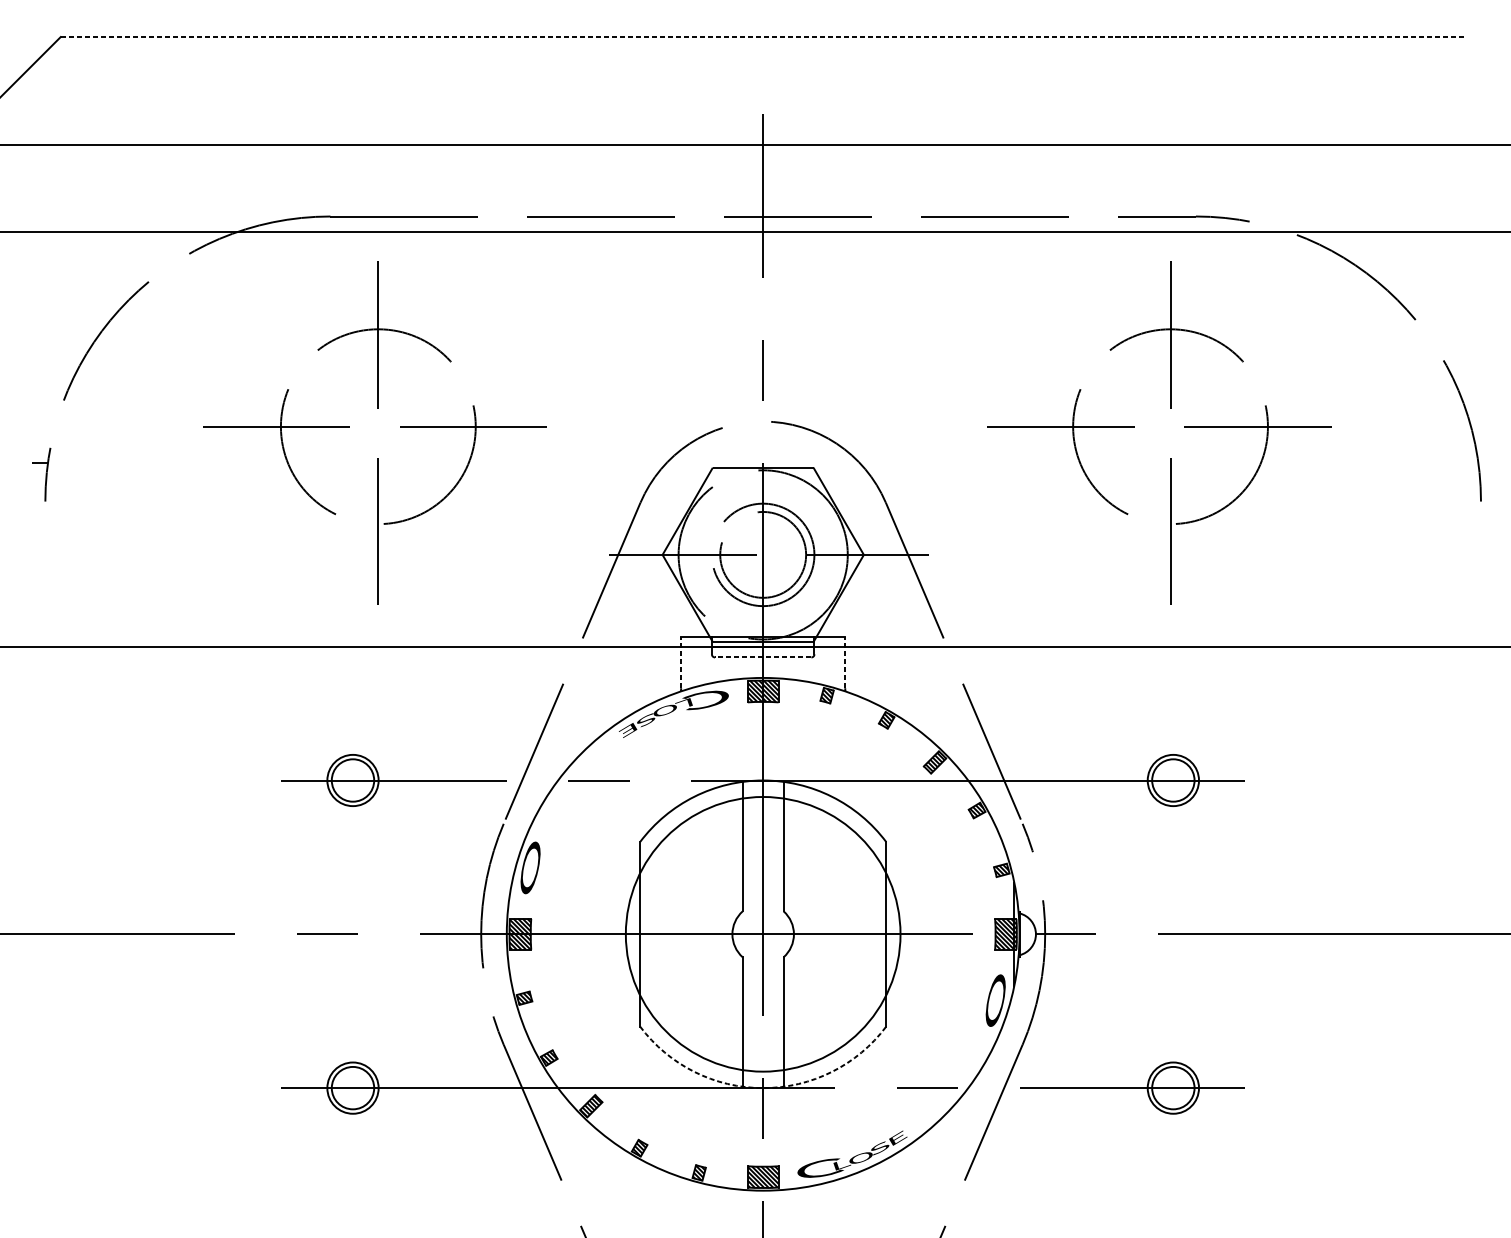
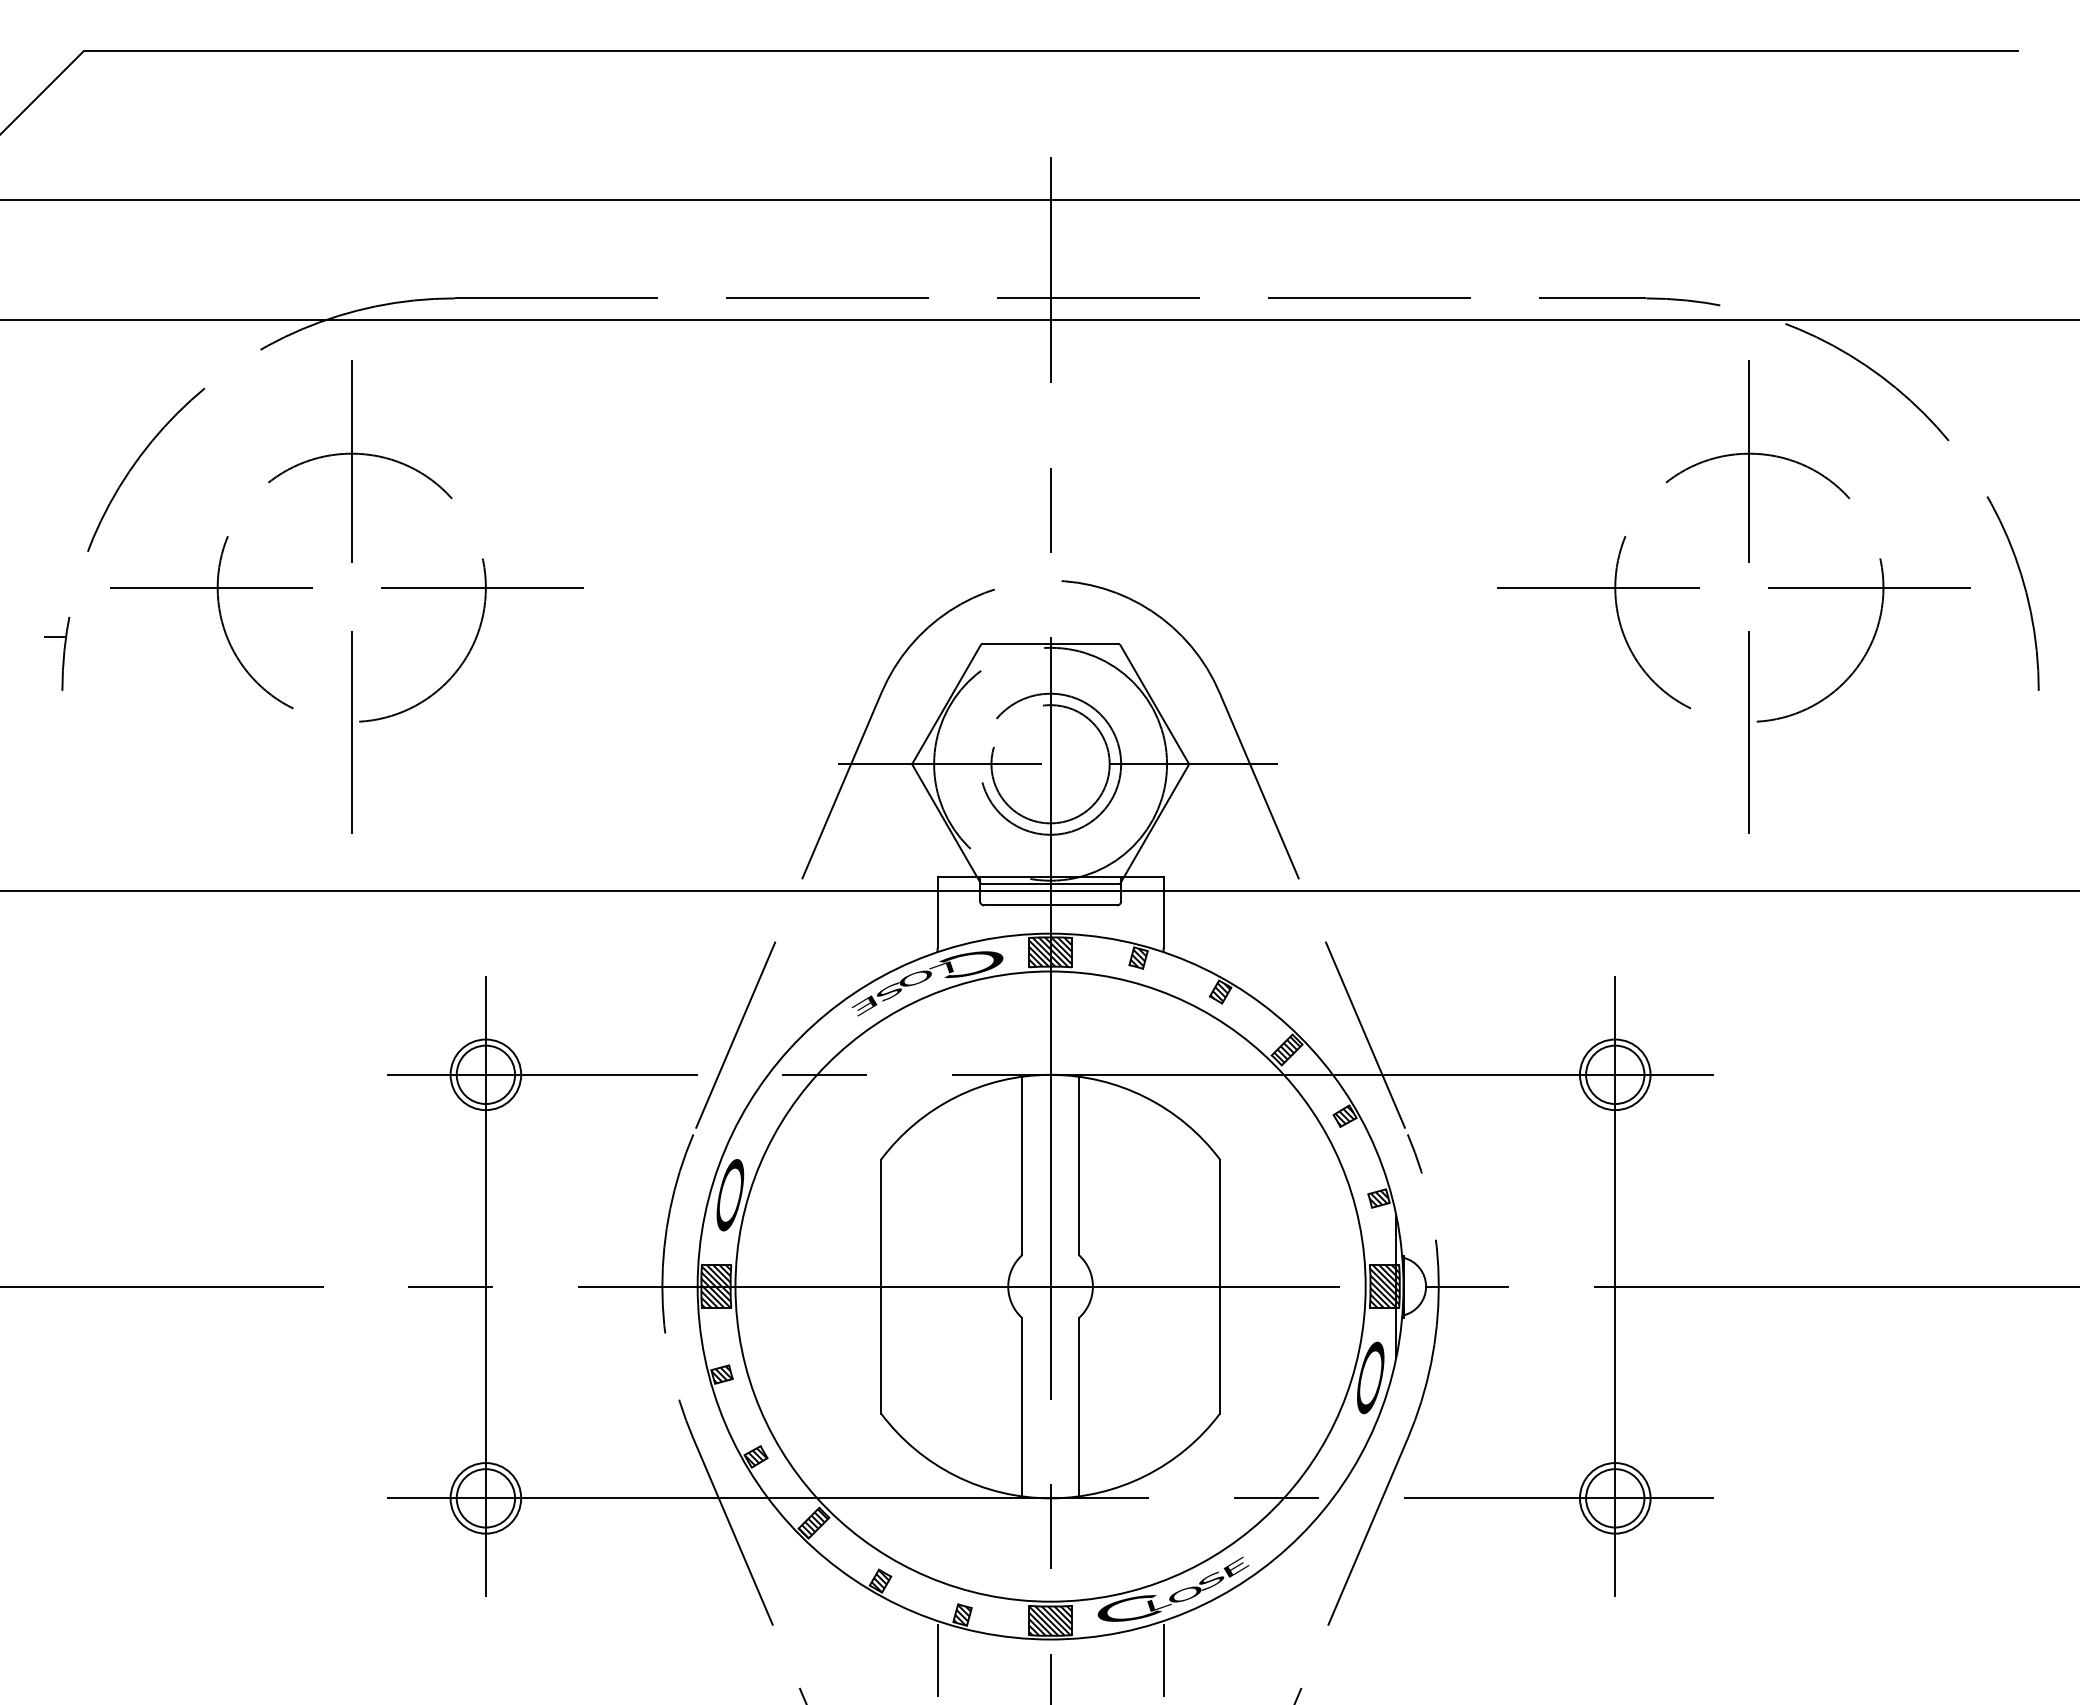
line: (763, 37) -> (1051, 51), dashed -> solid
part: (378, 408) -> (351, 562), moved
part: (1134, 427) -> (1699, 588), moved
line: (763, 657) -> (1050, 905), dashed -> solid
line: (681, 662) -> (937, 912), dashed -> solid
line: (845, 662) -> (1163, 912), dashed -> solid
line: (352, 934) -> (485, 1286), added
circle: (763, 934) -> (1050, 1286), size x1.67
line: (1173, 934) -> (1615, 1286), added
arc: (763, 1088) -> (1050, 1498), dashed -> solid
line: (681, 1205) -> (937, 1660), added
line: (845, 1205) -> (1163, 1660), added

